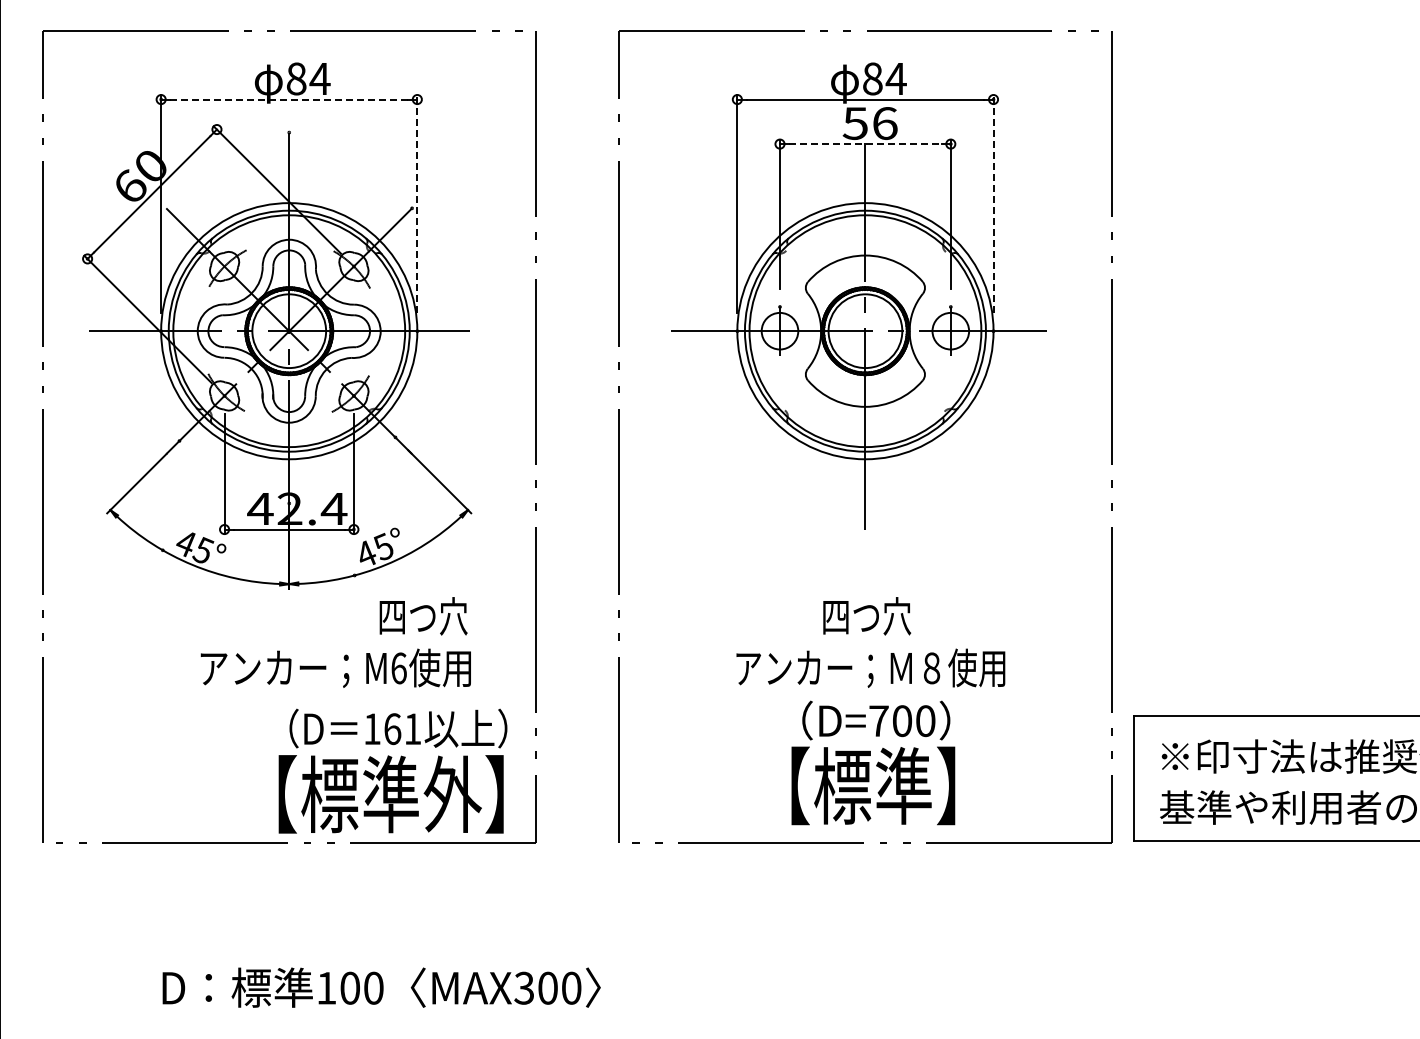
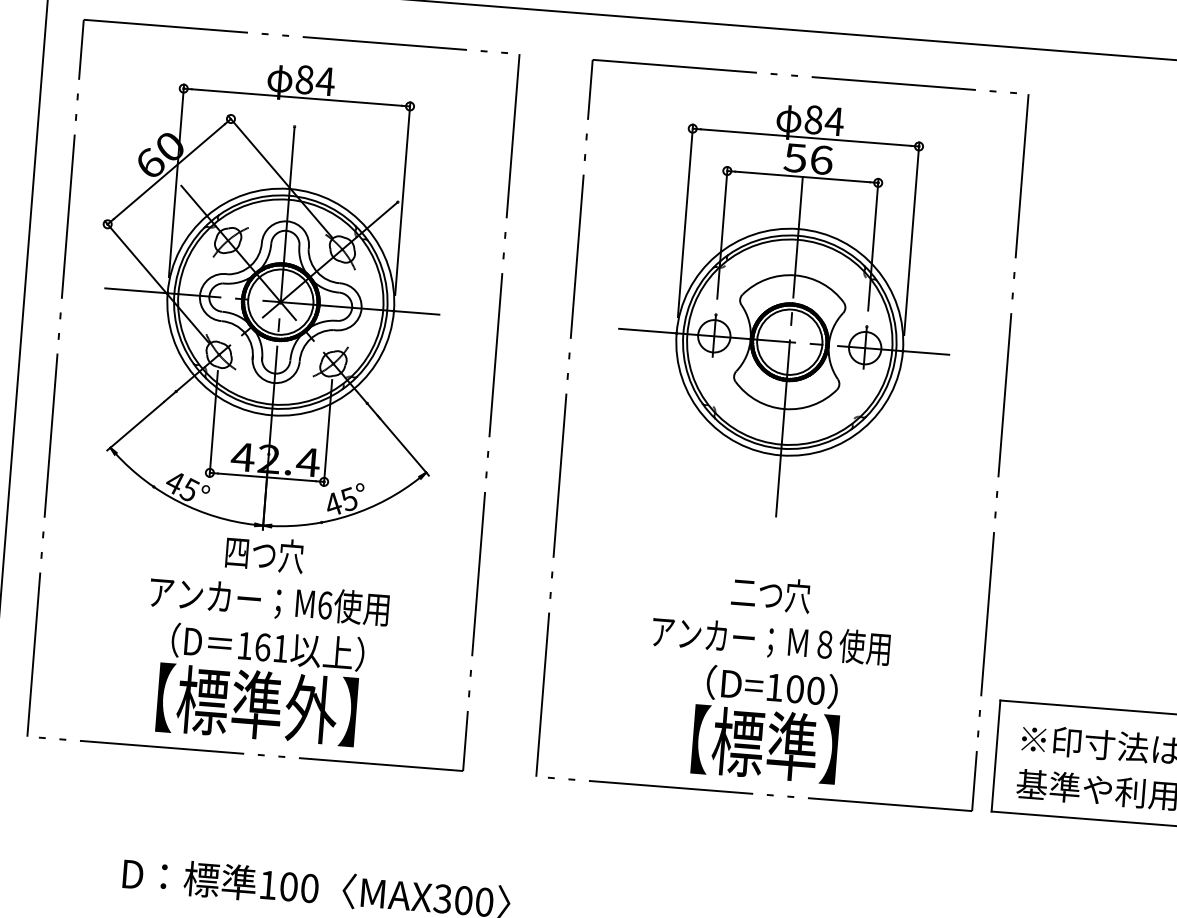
line: (289, 99) -> (297, 97), dashed -> solid
line: (865, 144) -> (802, 177), dashed -> solid
line: (417, 203) -> (402, 198), dashed -> solid
line: (993, 203) -> (911, 238), dashed -> solid
text: (423, 616) -> (264, 554), moved
text: (835, 617) -> (743, 593), 四つ穴 -> 二つ穴
text: (335, 667) -> (269, 600), moved
text: (878, 720) -> (774, 687), D=700 -> D=100
text: (392, 770) -> (259, 683), moved

